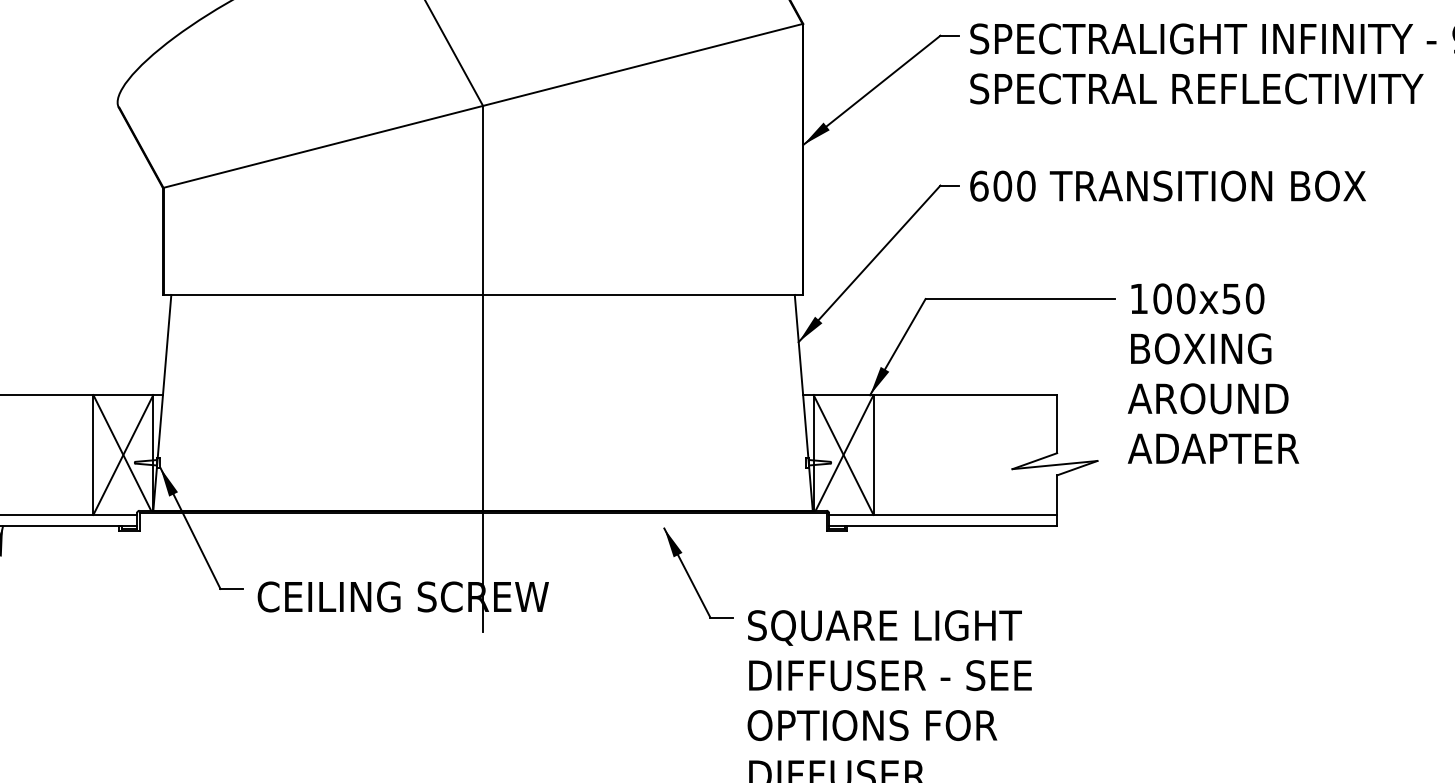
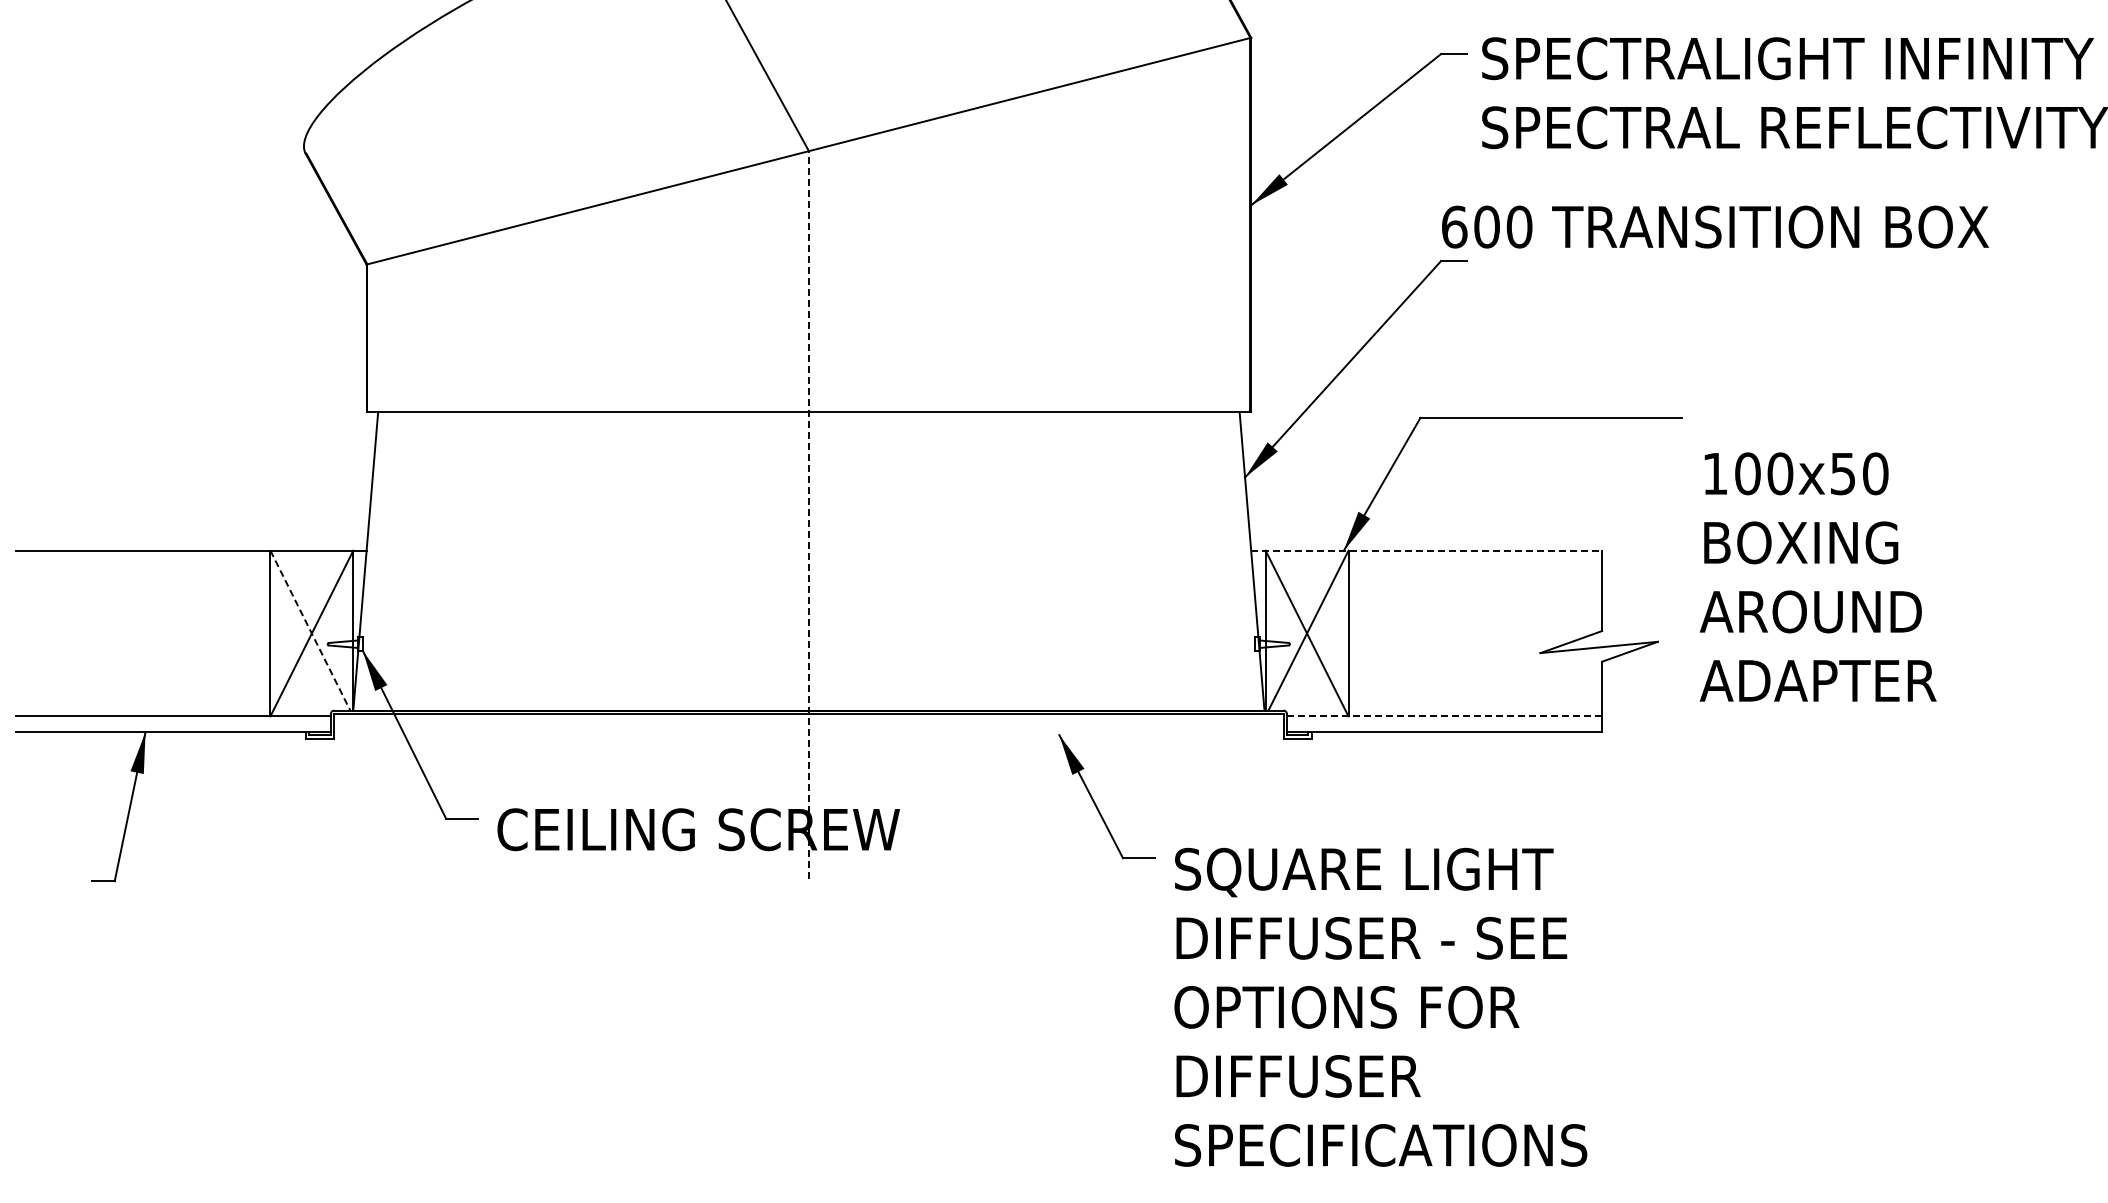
text: (1168, 185) -> (1715, 226), moved
line: (482, 368) -> (808, 514), solid -> dashed
text: (1212, 373) -> (1817, 576), moved
line: (930, 394) -> (1426, 550), solid -> dashed
line: (122, 453) -> (310, 631), solid -> dashed
line: (943, 515) -> (1444, 716), solid -> dashed

